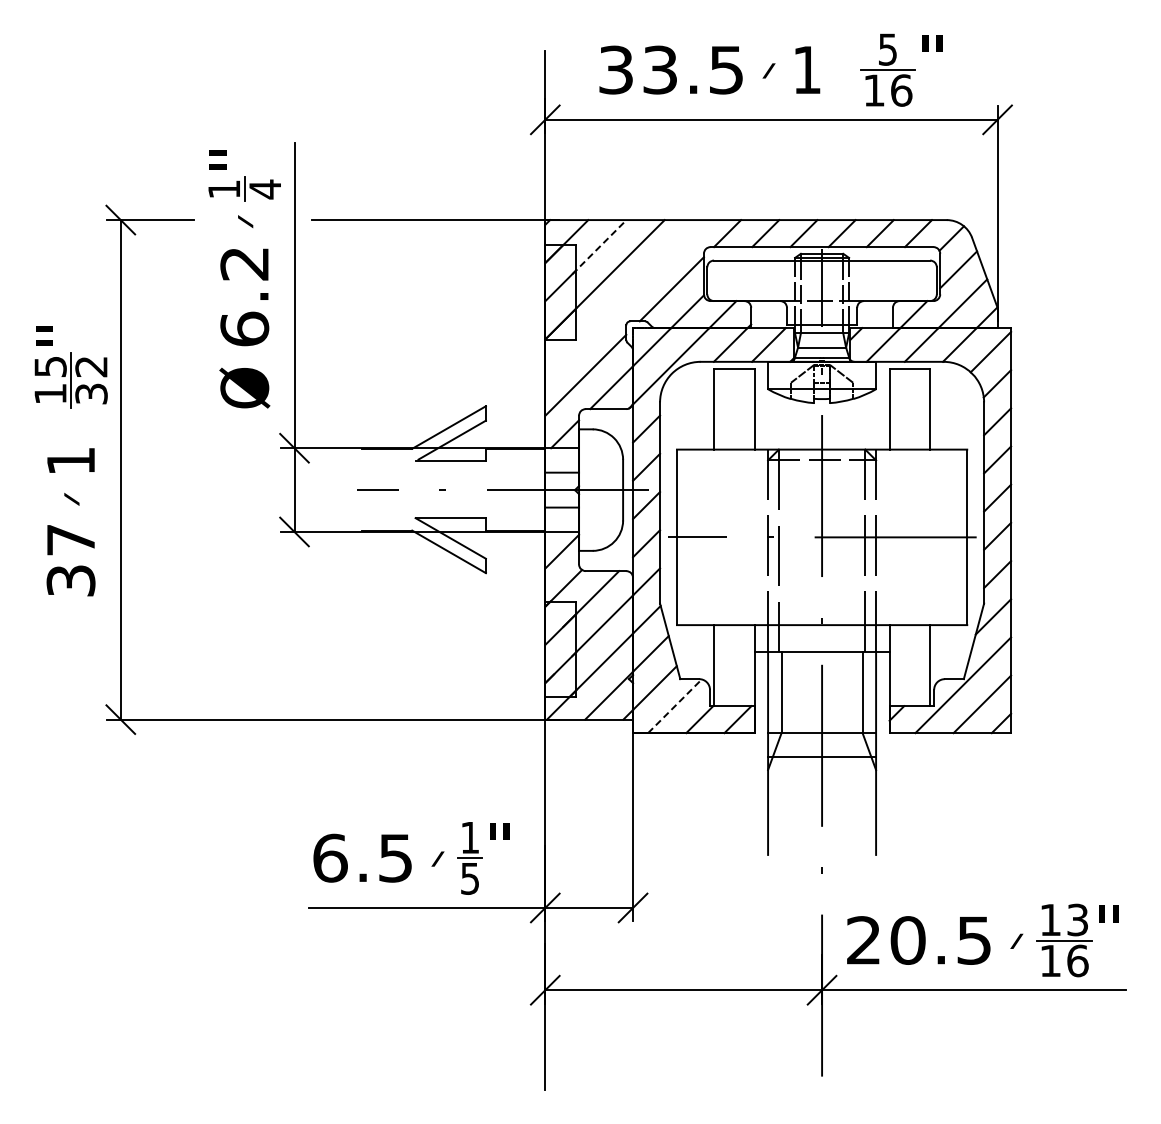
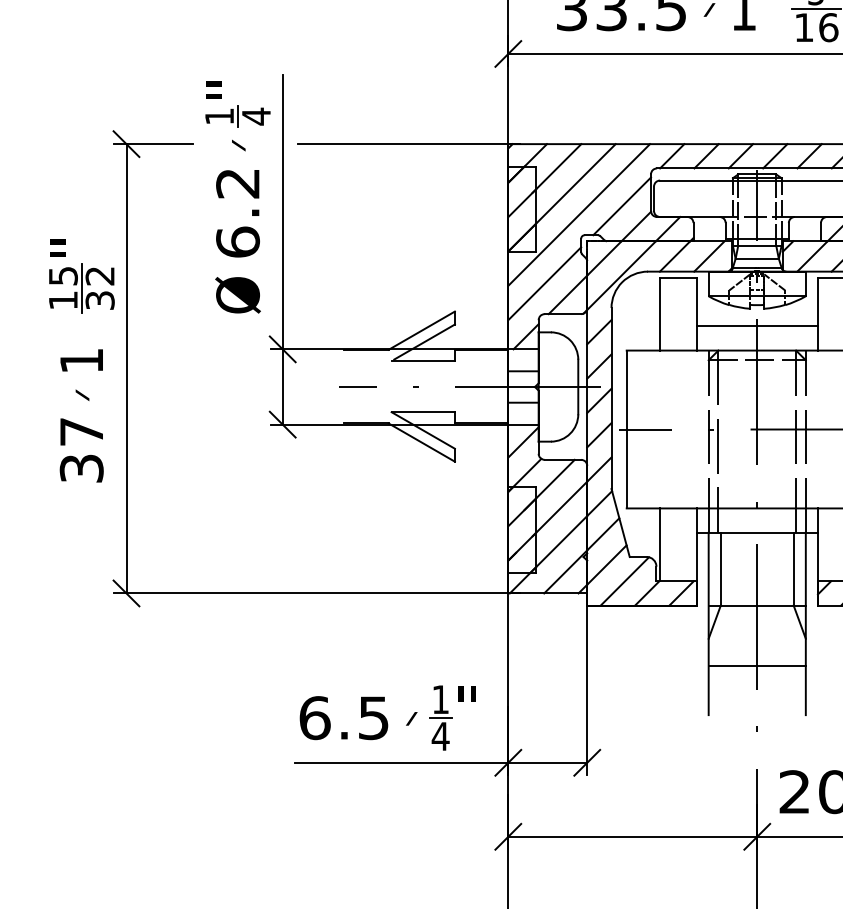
line: (599, 246) -> (557, 167), dashed -> solid
line: (623, 298) -> (578, 214), added
line: (821, 422) -> (756, 326), added
line: (674, 706) -> (624, 581), dashed -> solid
line: (822, 756) -> (757, 666), moved
text: (470, 878) -> (441, 736), 5 -> 4

